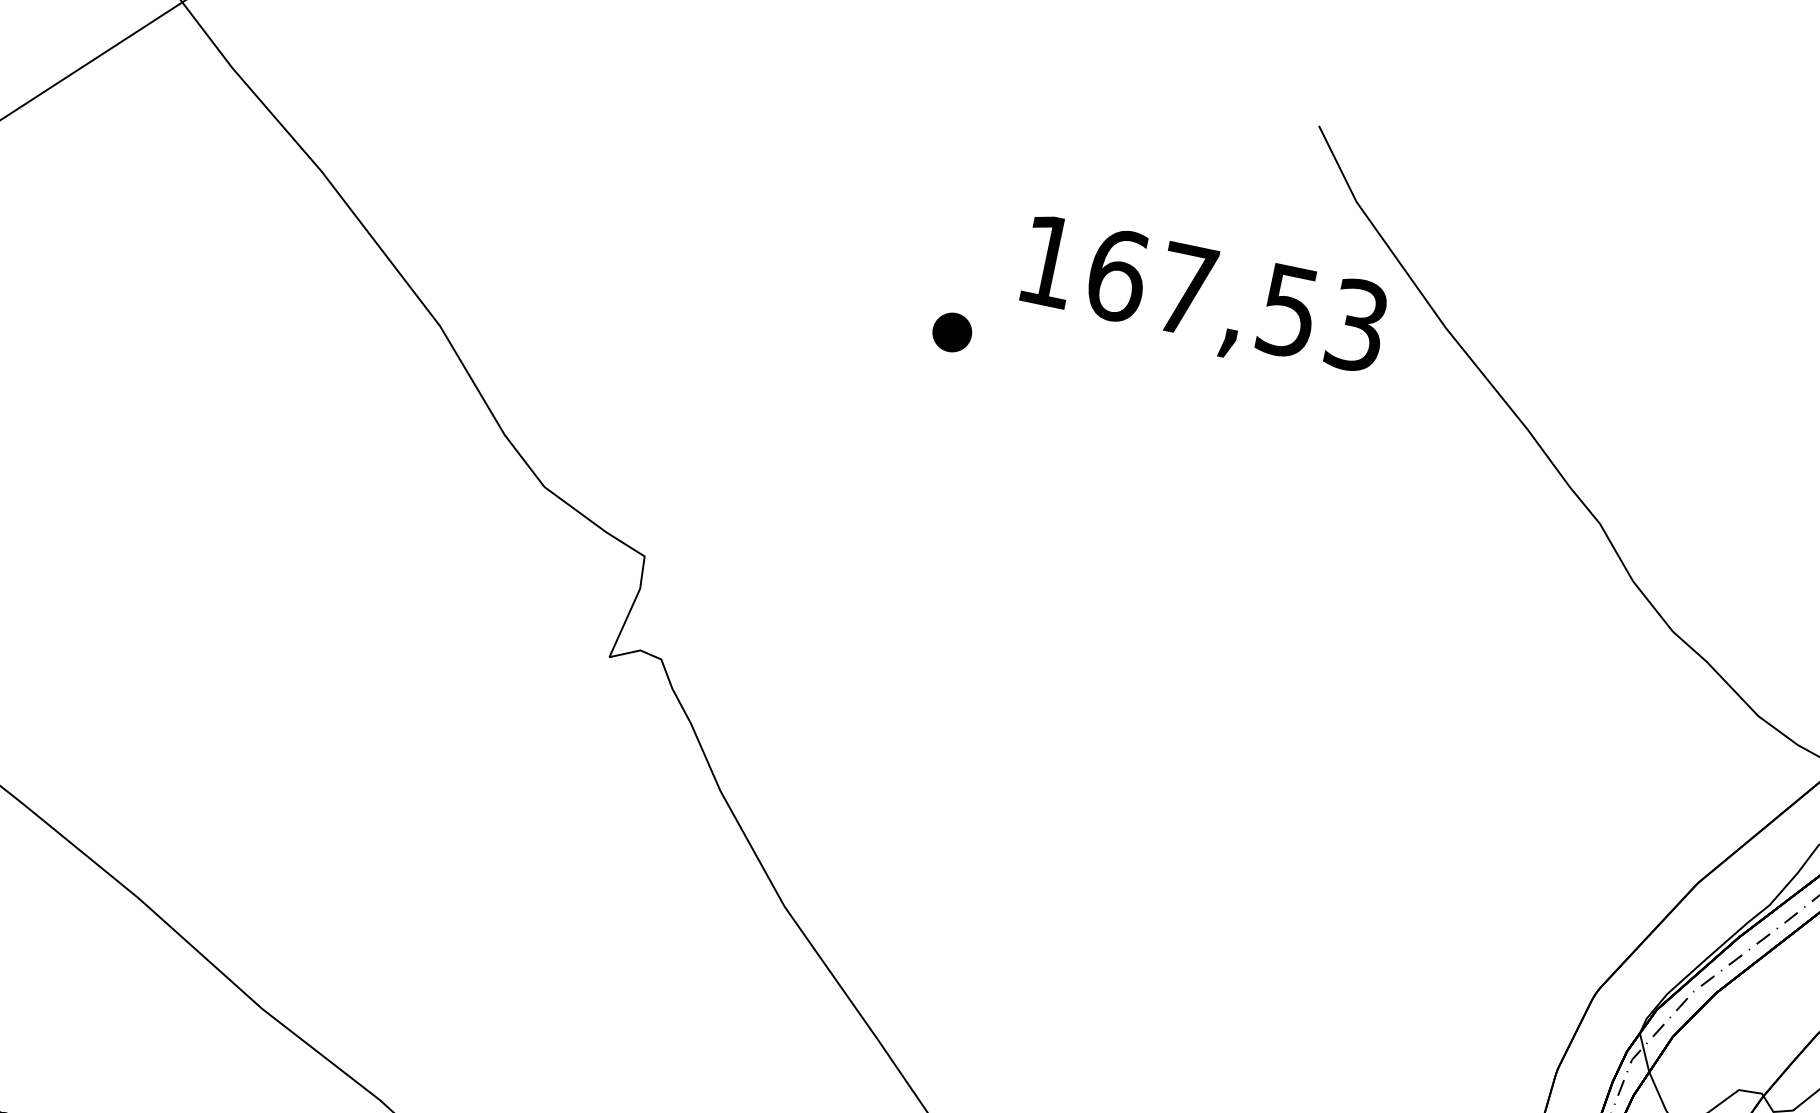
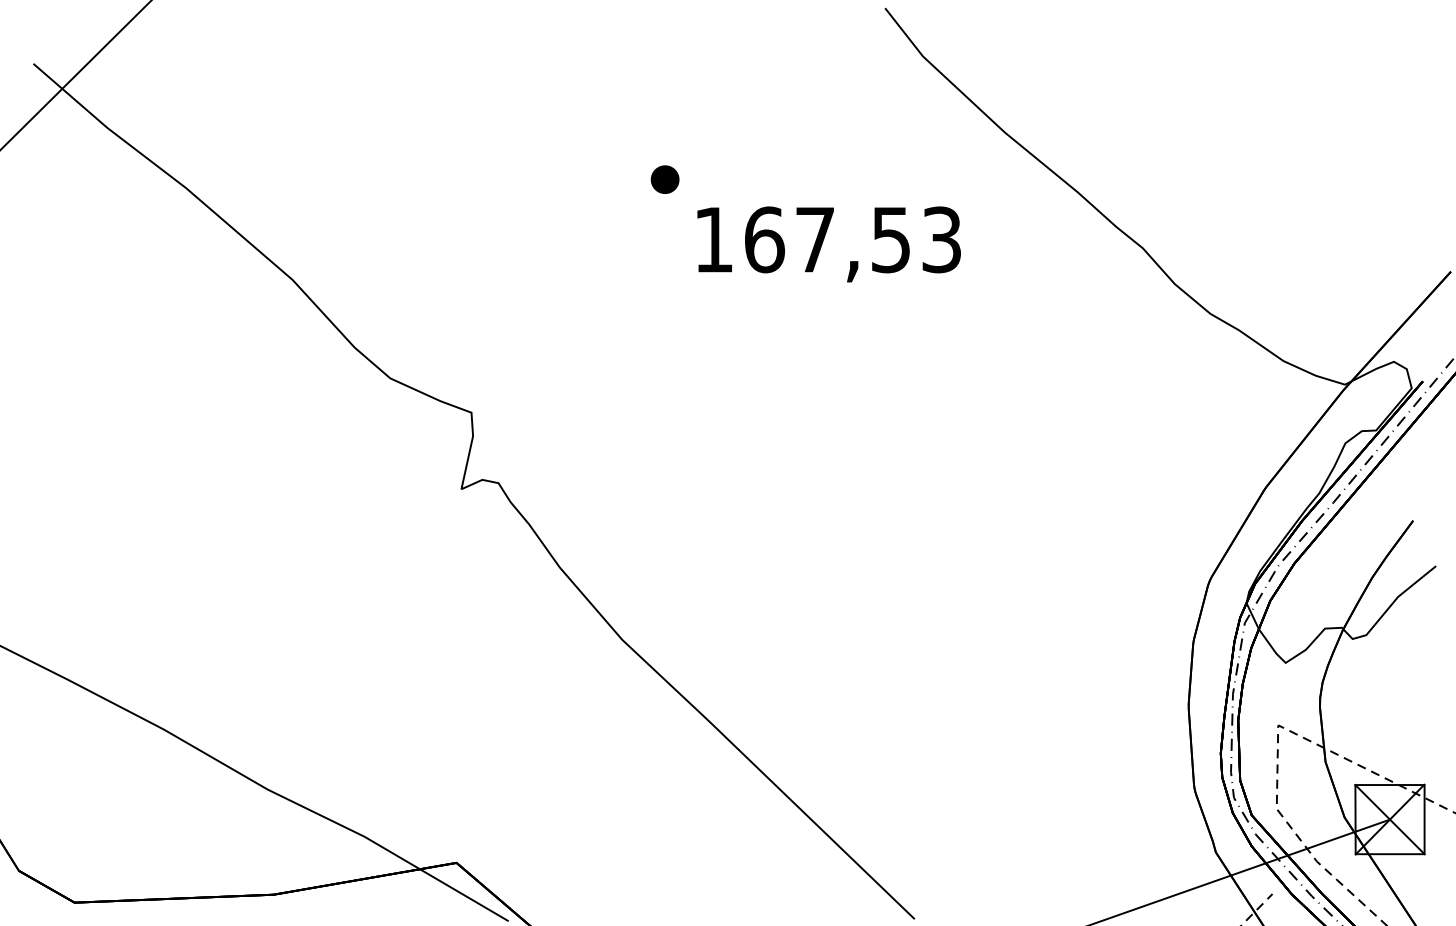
text: (1202, 299) -> (828, 244), moved
part: (951, 332) -> (664, 179), moved

